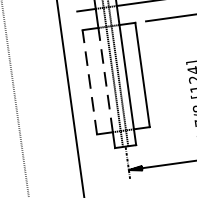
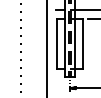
line: (104, 78) -> (64, 43), dashed -> solid
line: (90, 80) -> (57, 43), dashed -> solid

